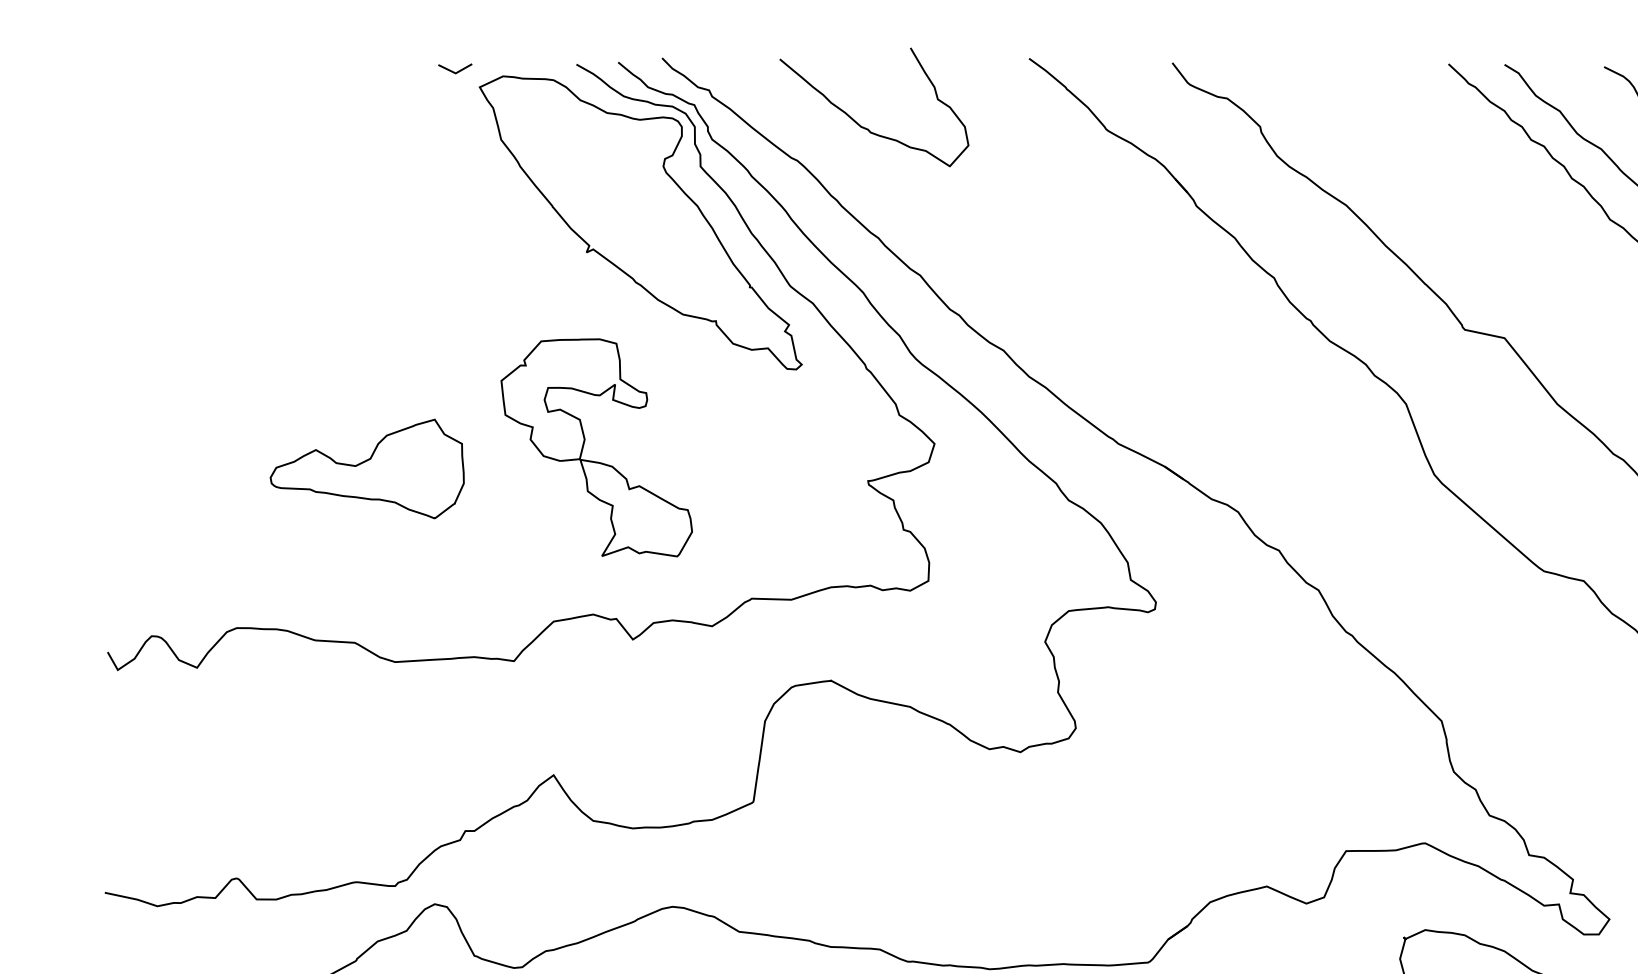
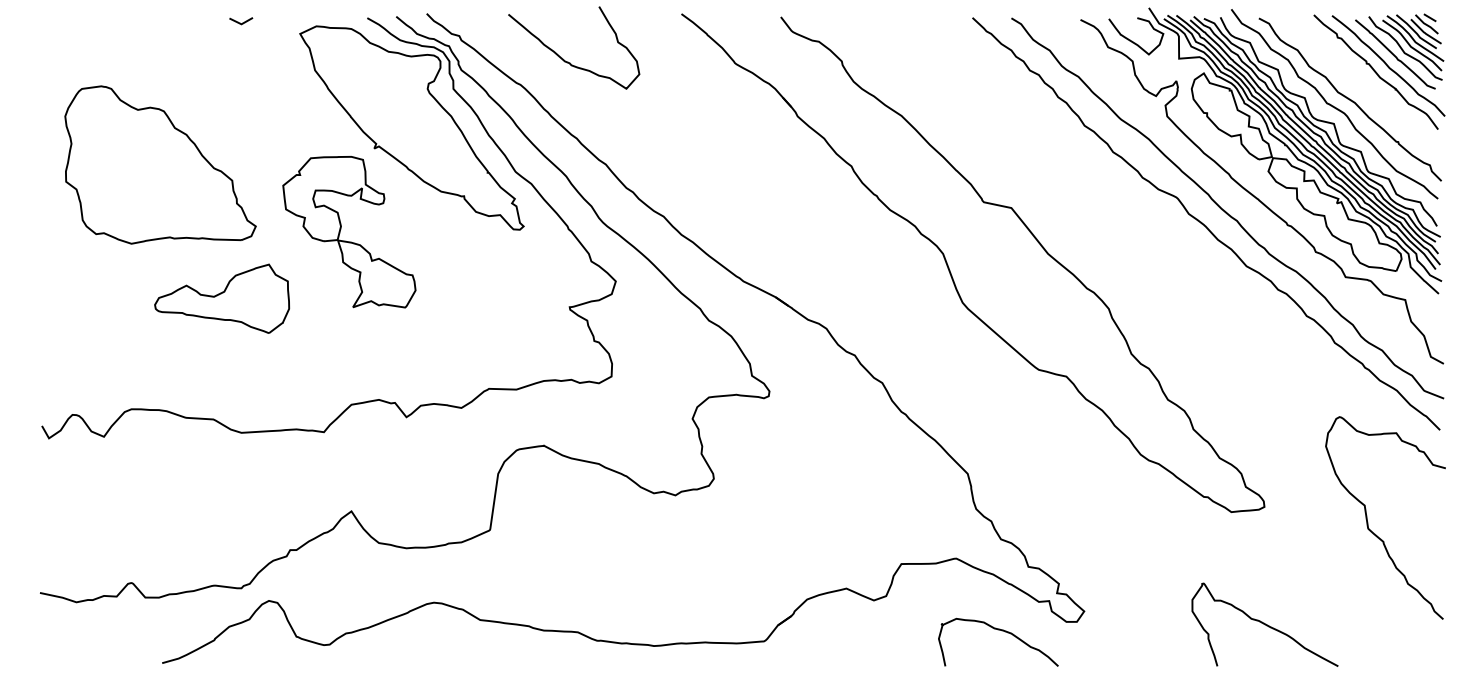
line: (454, 70) -> (240, 22), moved
part: (278, 275) -> (160, 164), added
part: (585, 444) -> (341, 229), moved

